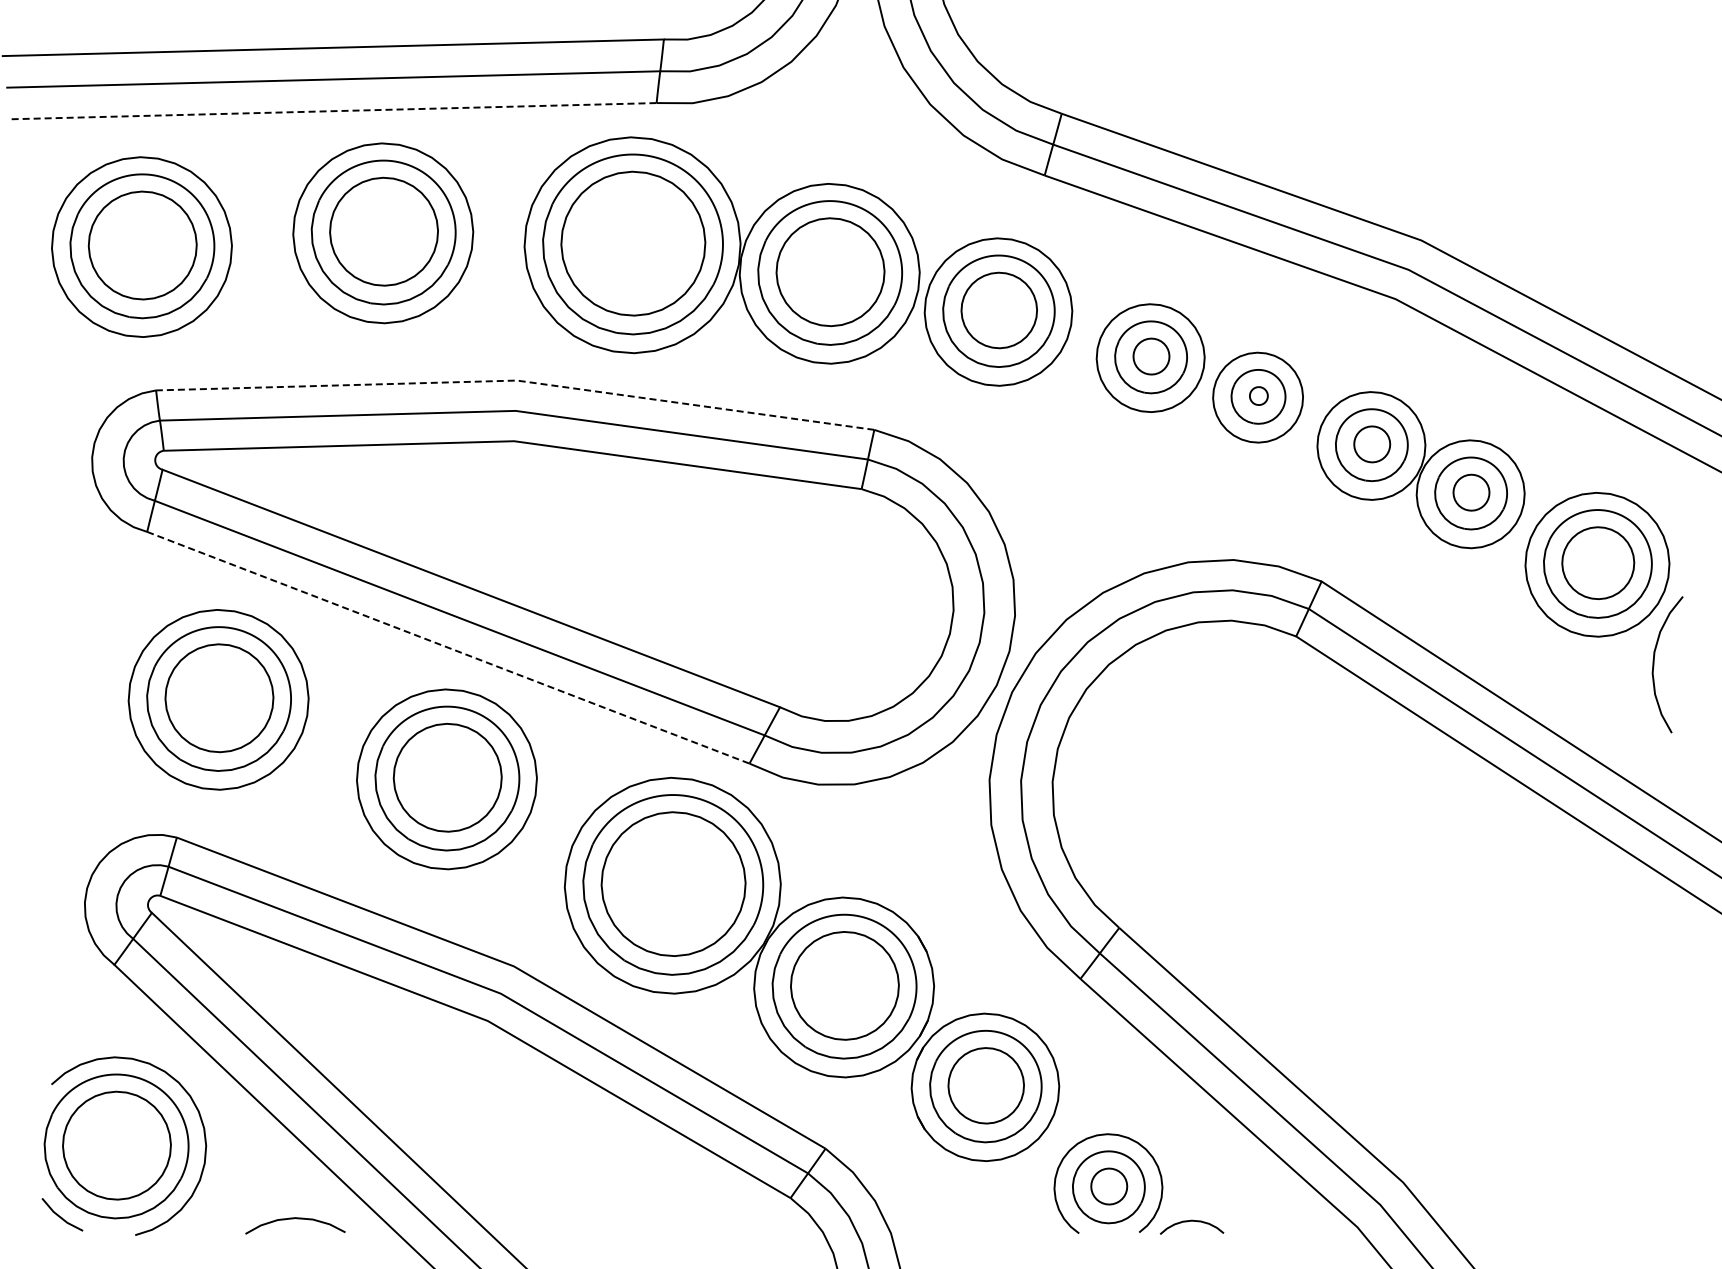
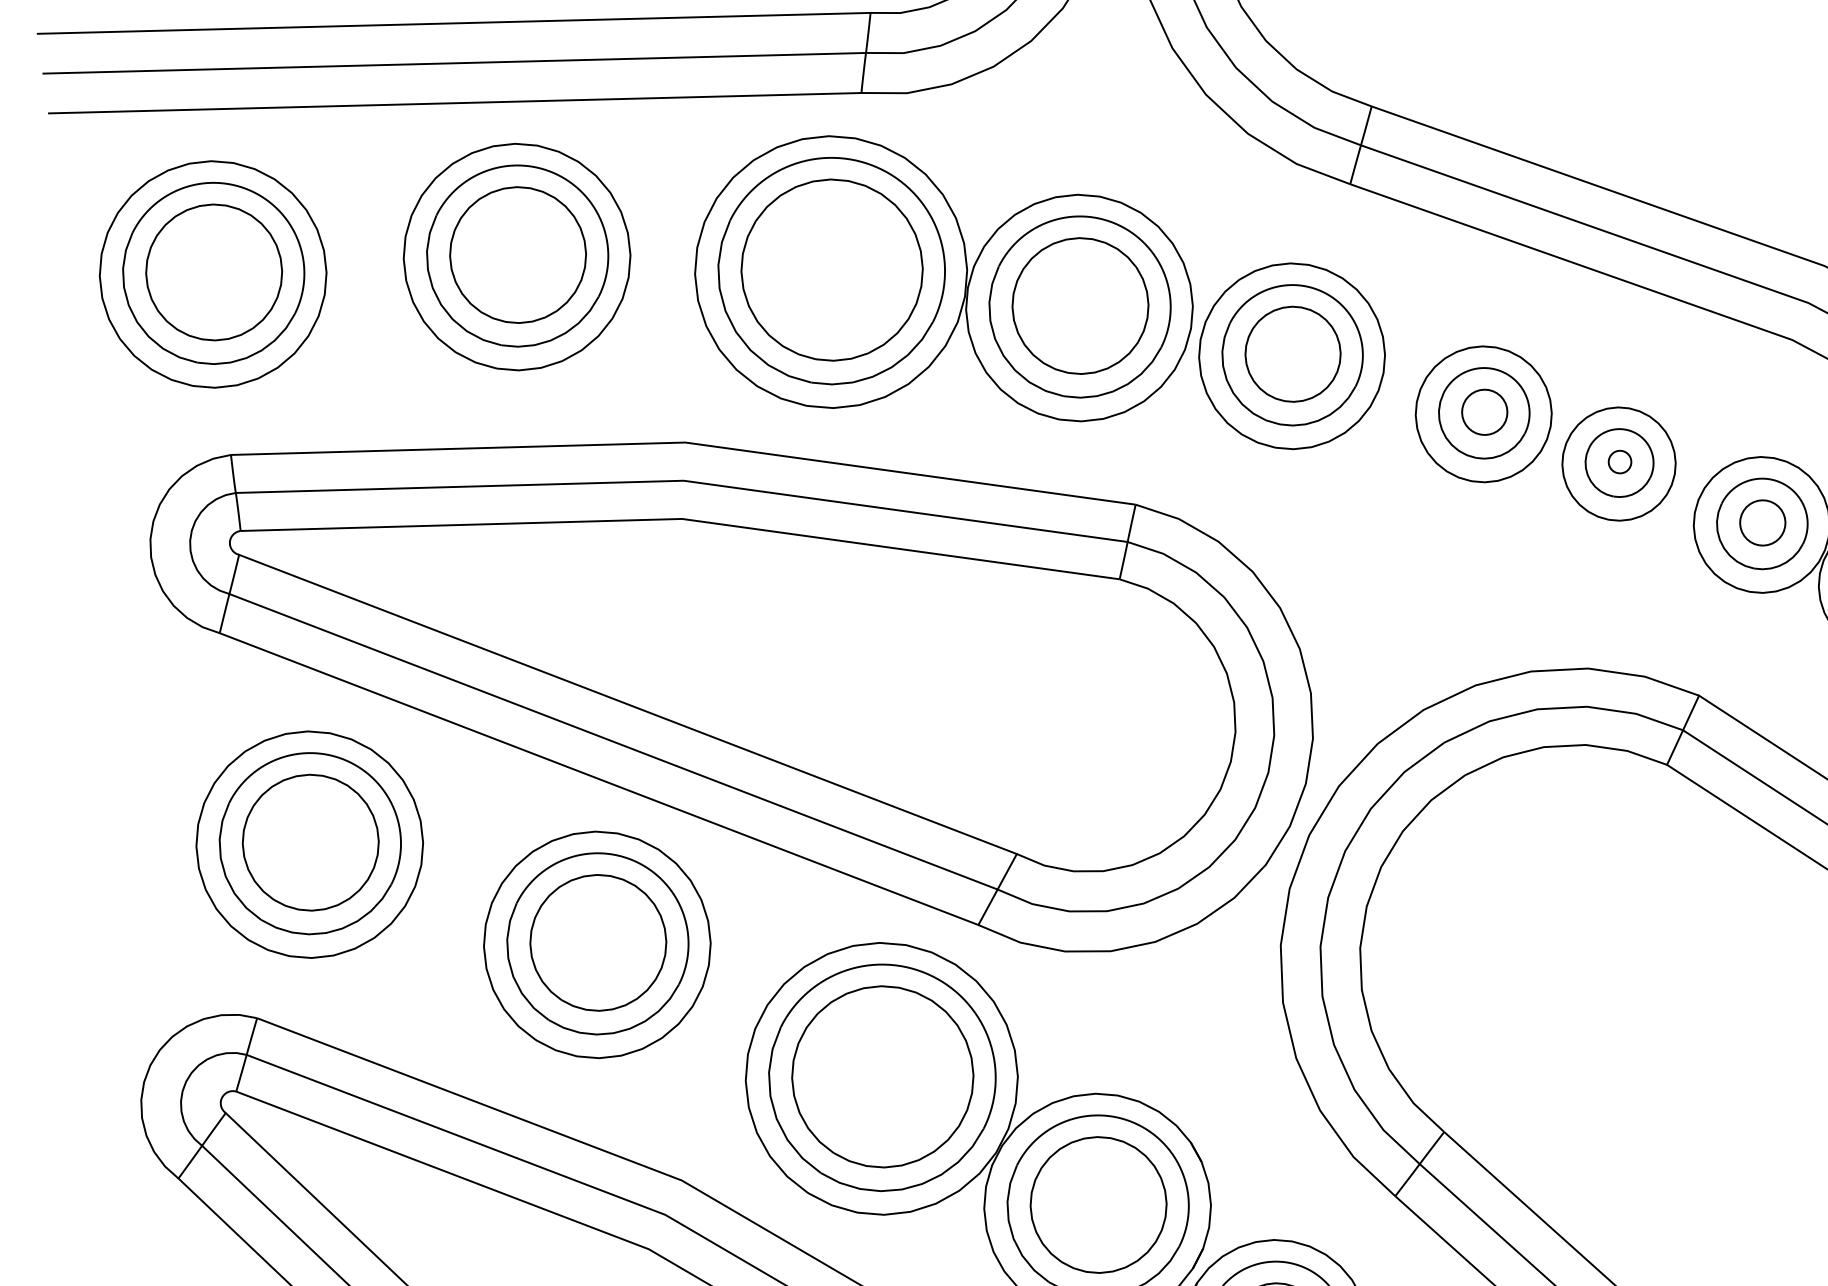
line: (334, 111) -> (455, 103), dashed -> solid
line: (516, 380) -> (684, 442), dashed -> solid
line: (448, 647) -> (599, 778), dashed -> solid

